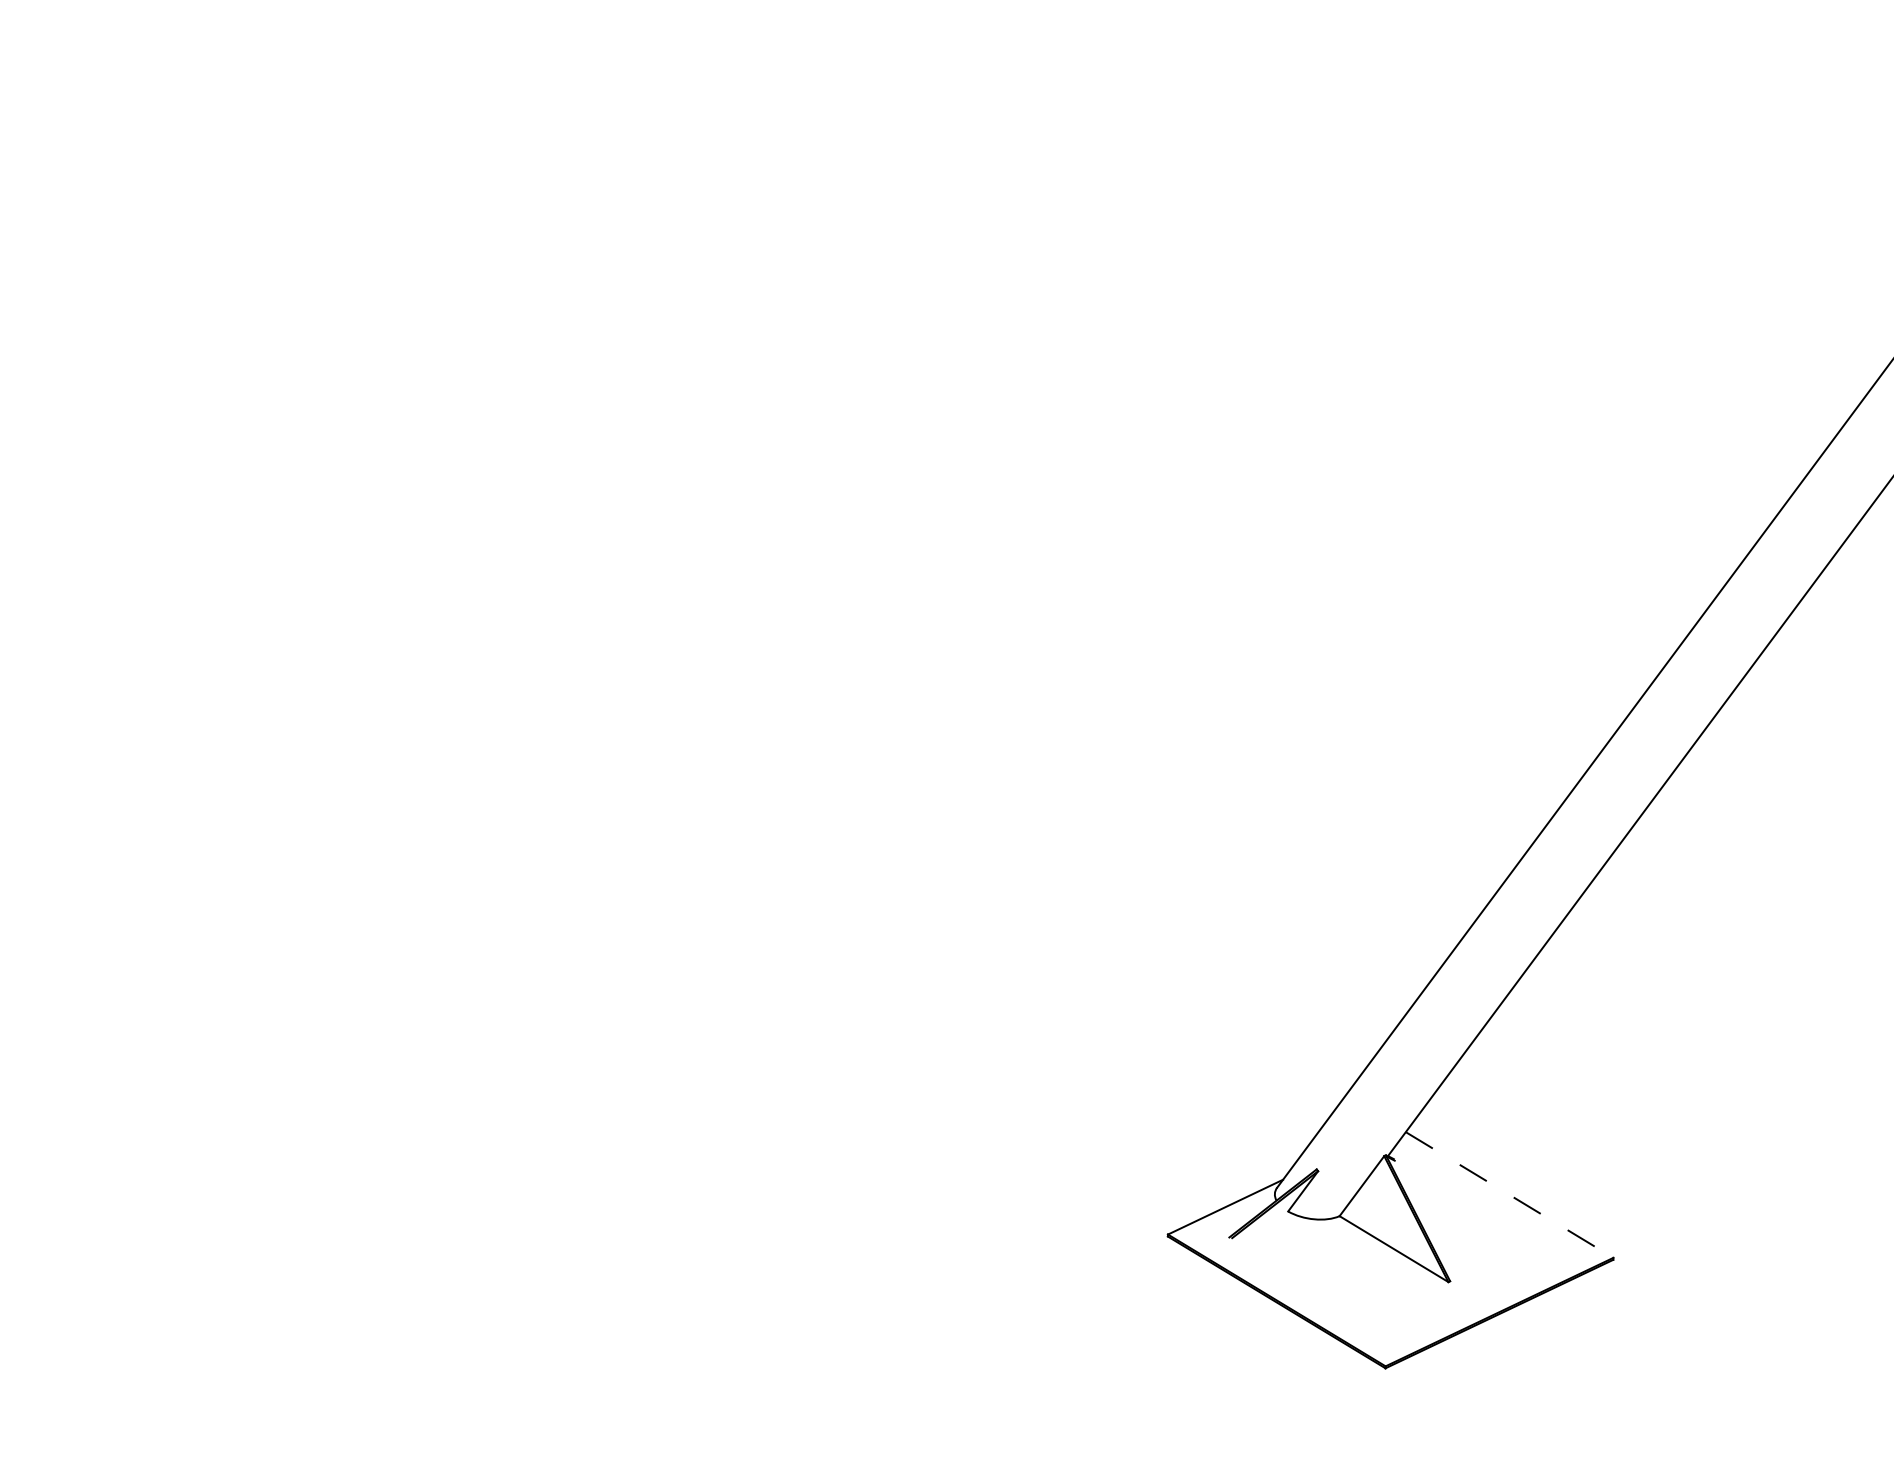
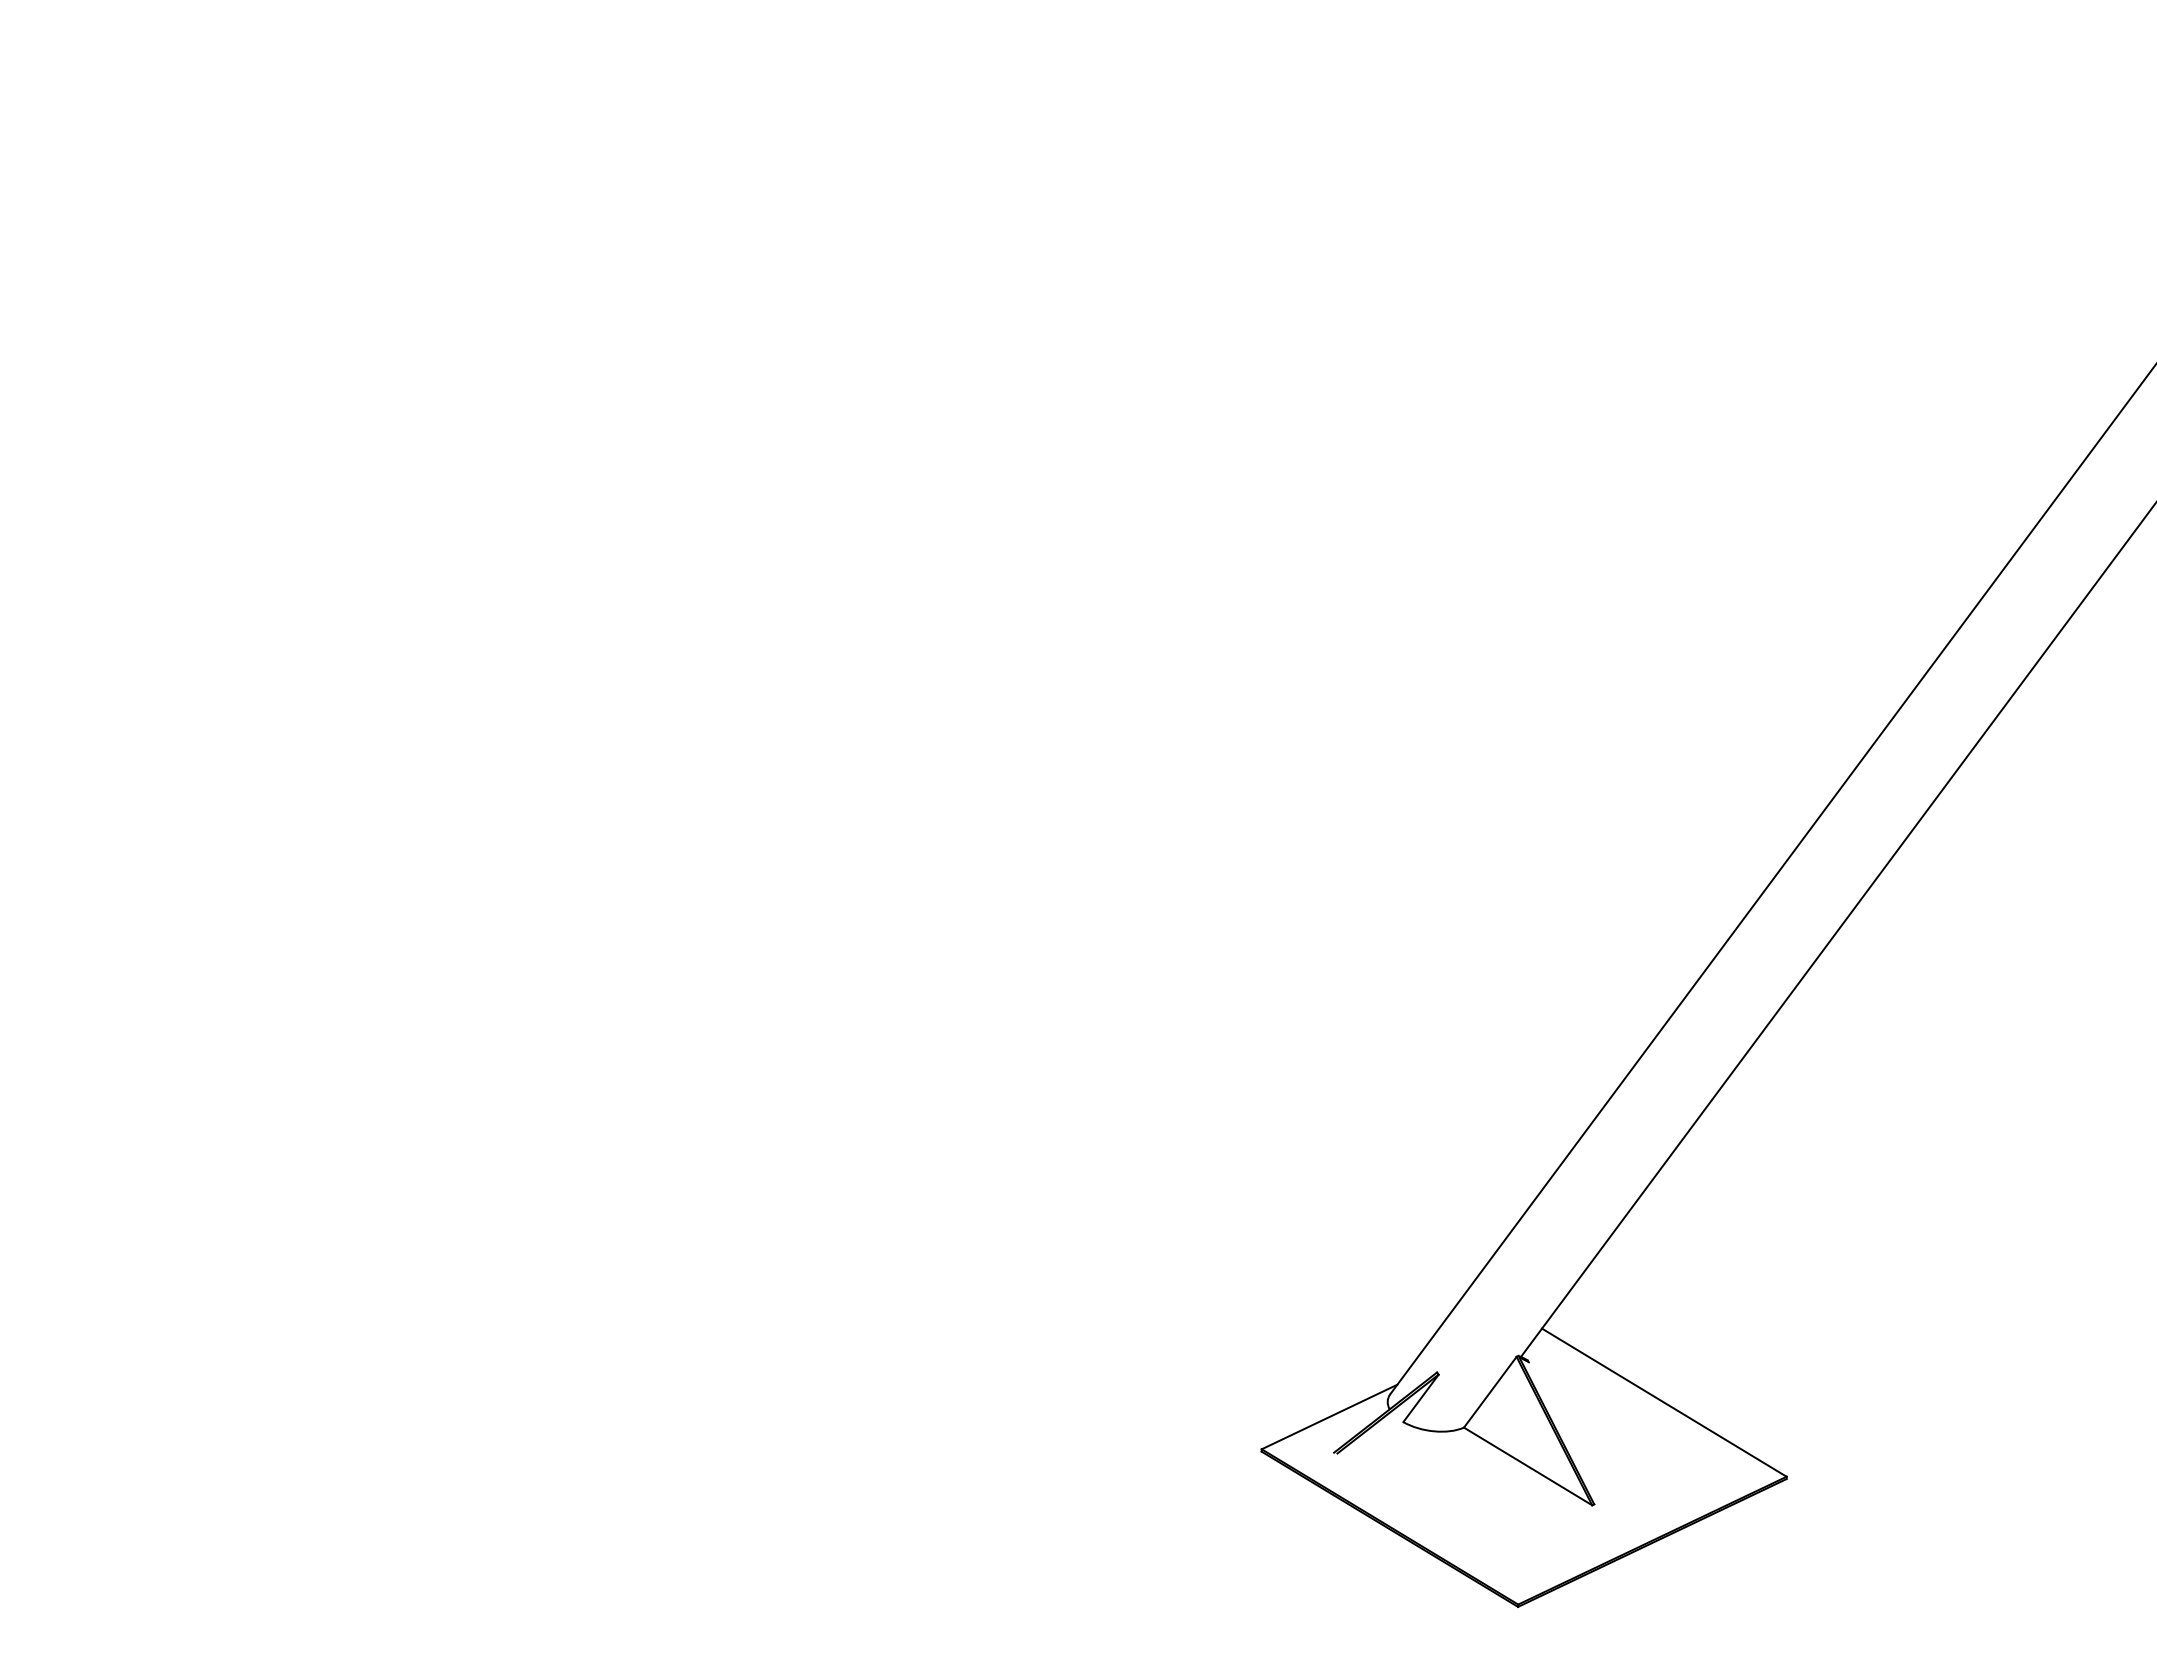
line: (1510, 1195) -> (1665, 1403), dashed -> solid

